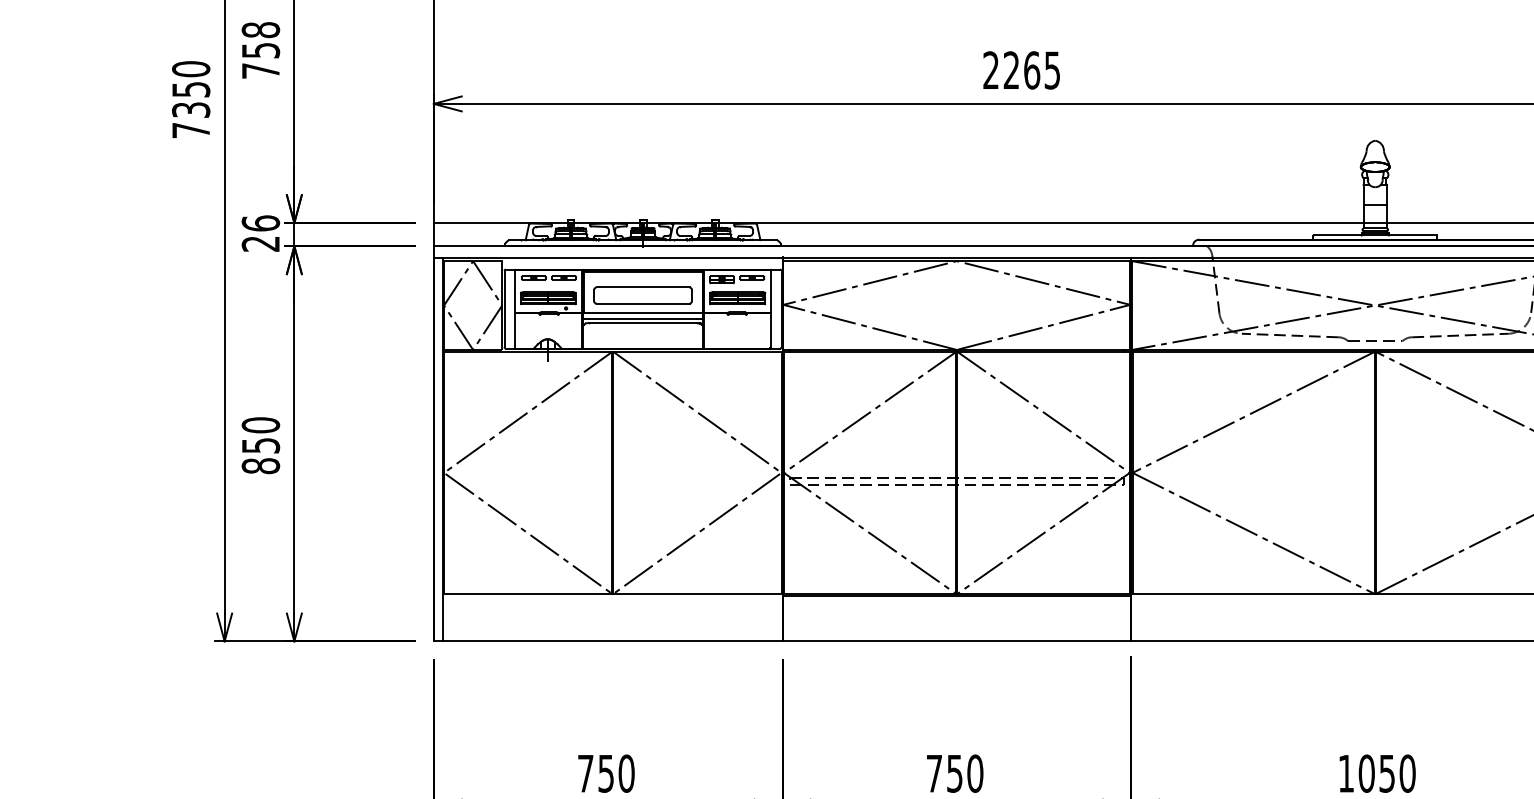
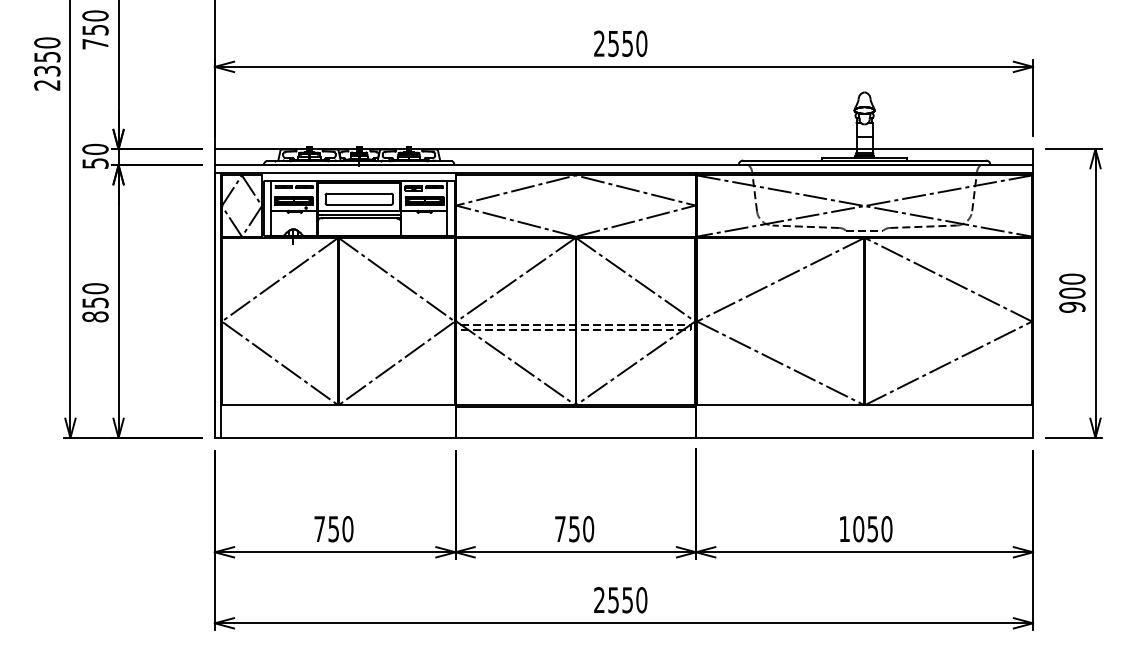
text: (260, 29) -> (95, 15), 758 -> 750
text: (1031, 70) -> (627, 43), 2265 -> 2550
text: (191, 130) -> (47, 85), 7350 -> 2350
text: (260, 232) -> (95, 155), 26 -> 50

